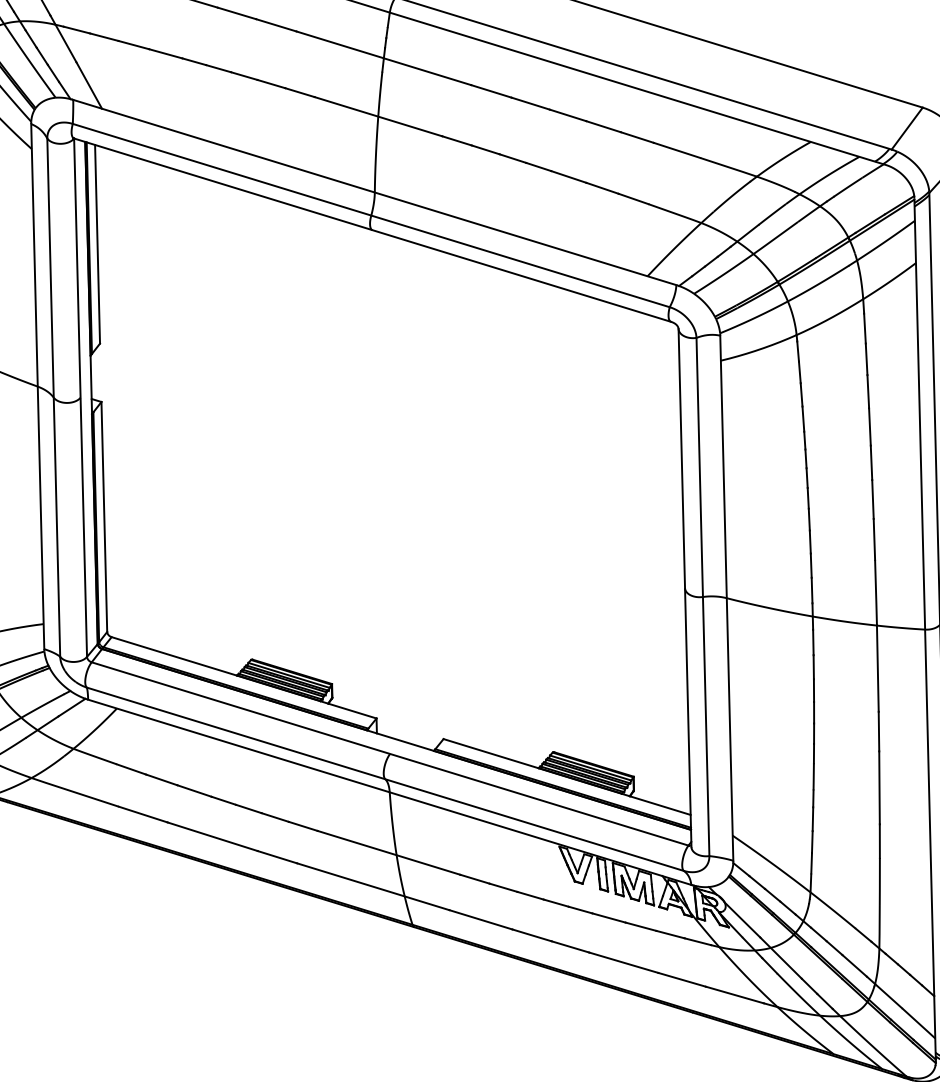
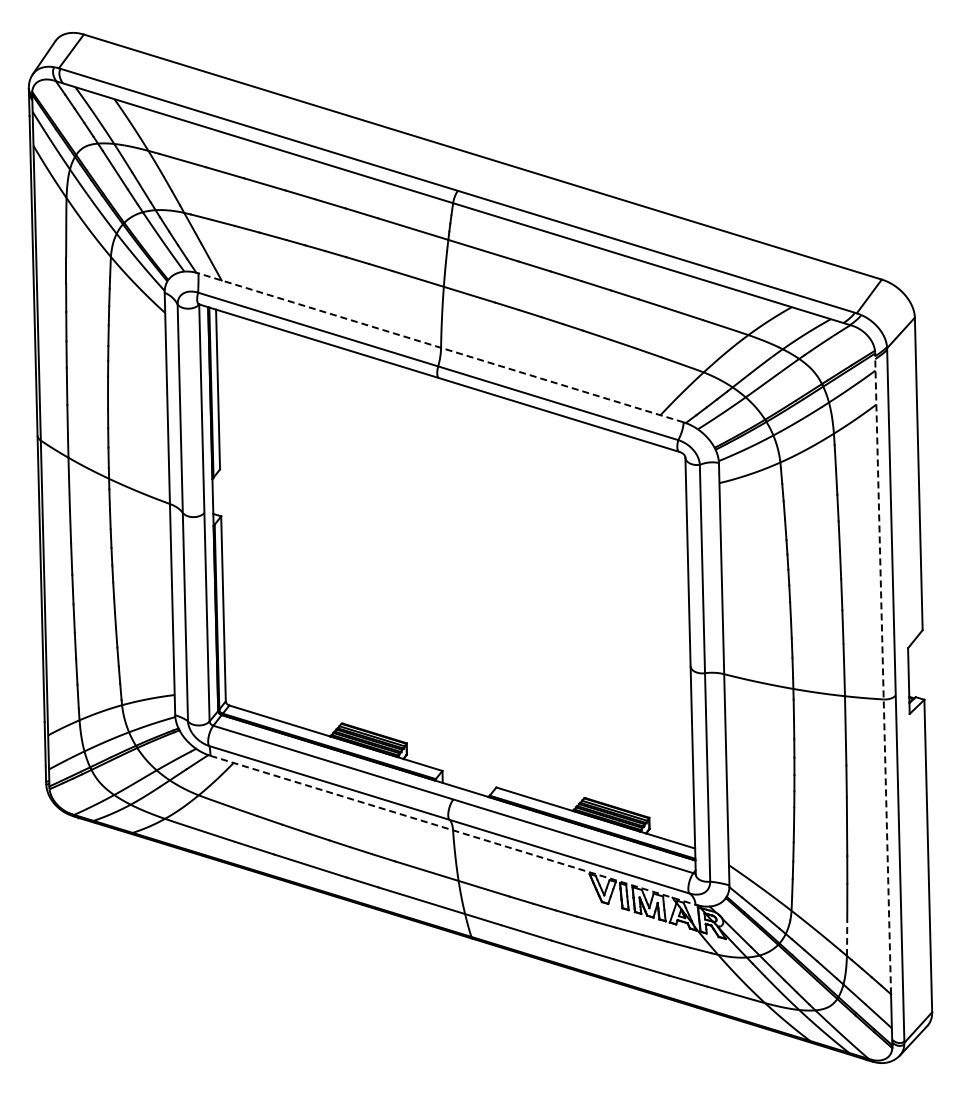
line: (375, 192) -> (441, 347), solid -> dashed
line: (924, 596) -> (883, 672), solid -> dashed
line: (390, 792) -> (453, 830), solid -> dashed
line: (880, 926) -> (847, 938), solid -> dashed

